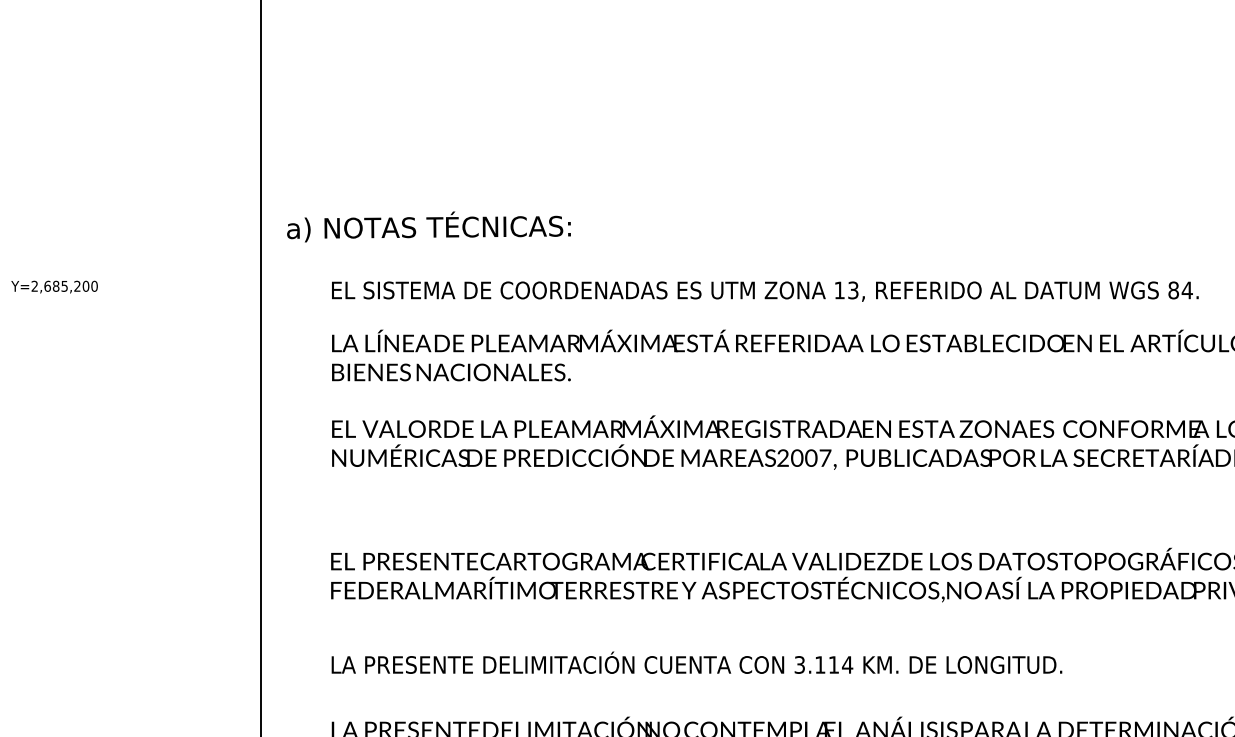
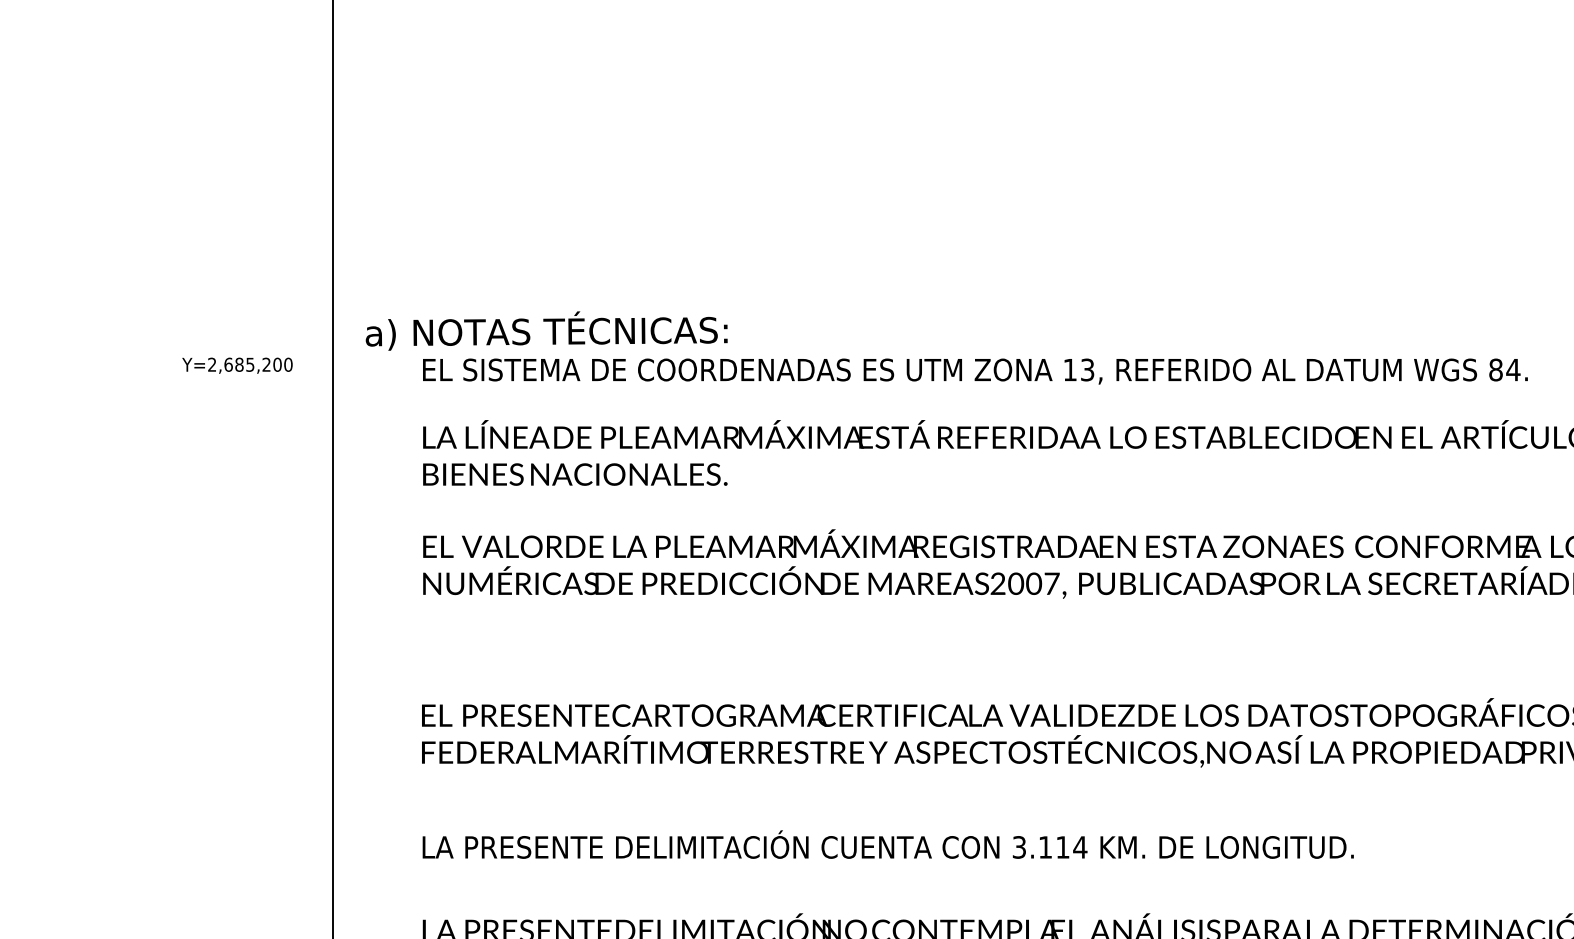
text: (428, 226) -> (546, 330), moved
text: (54, 286) -> (237, 365), moved

